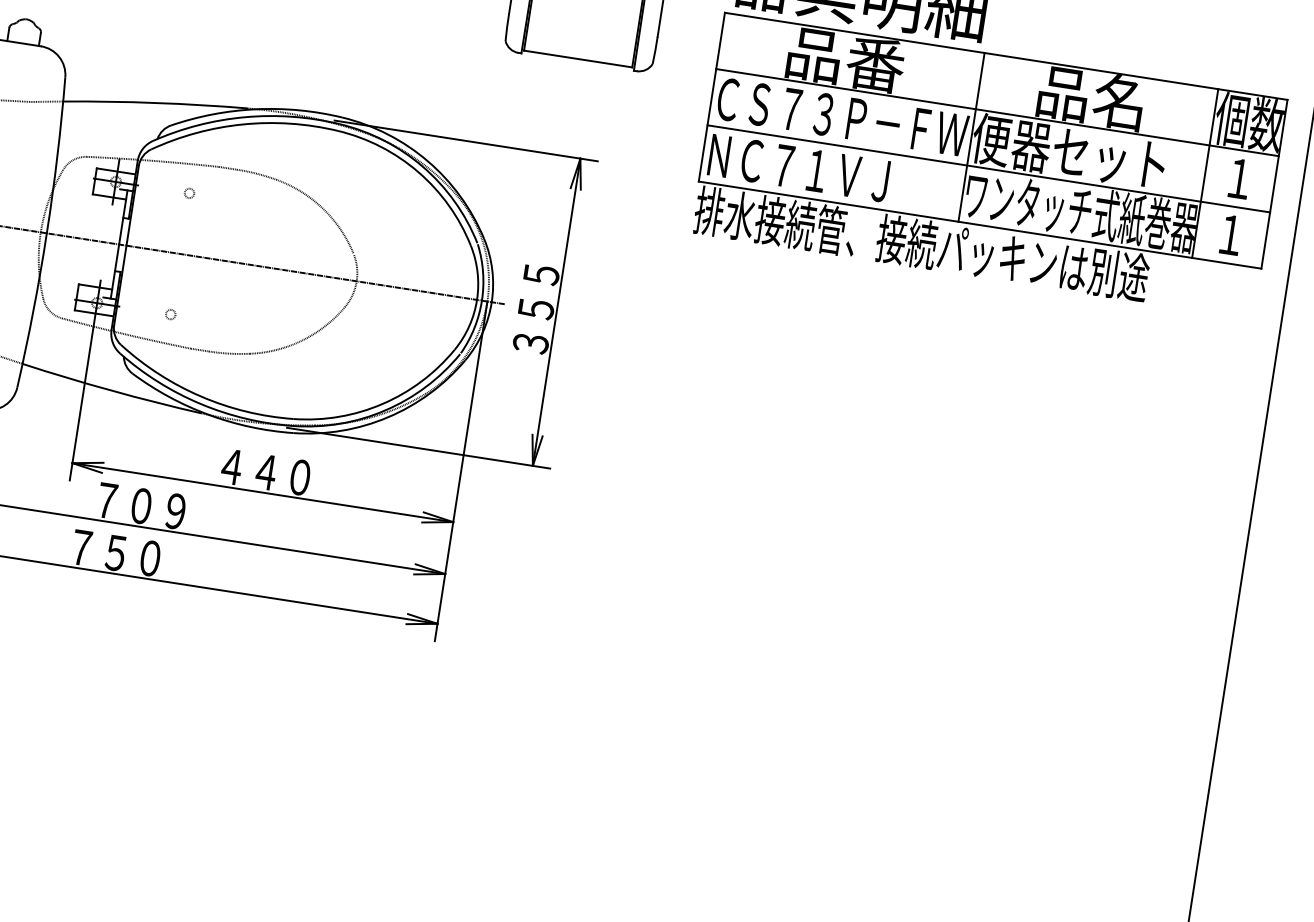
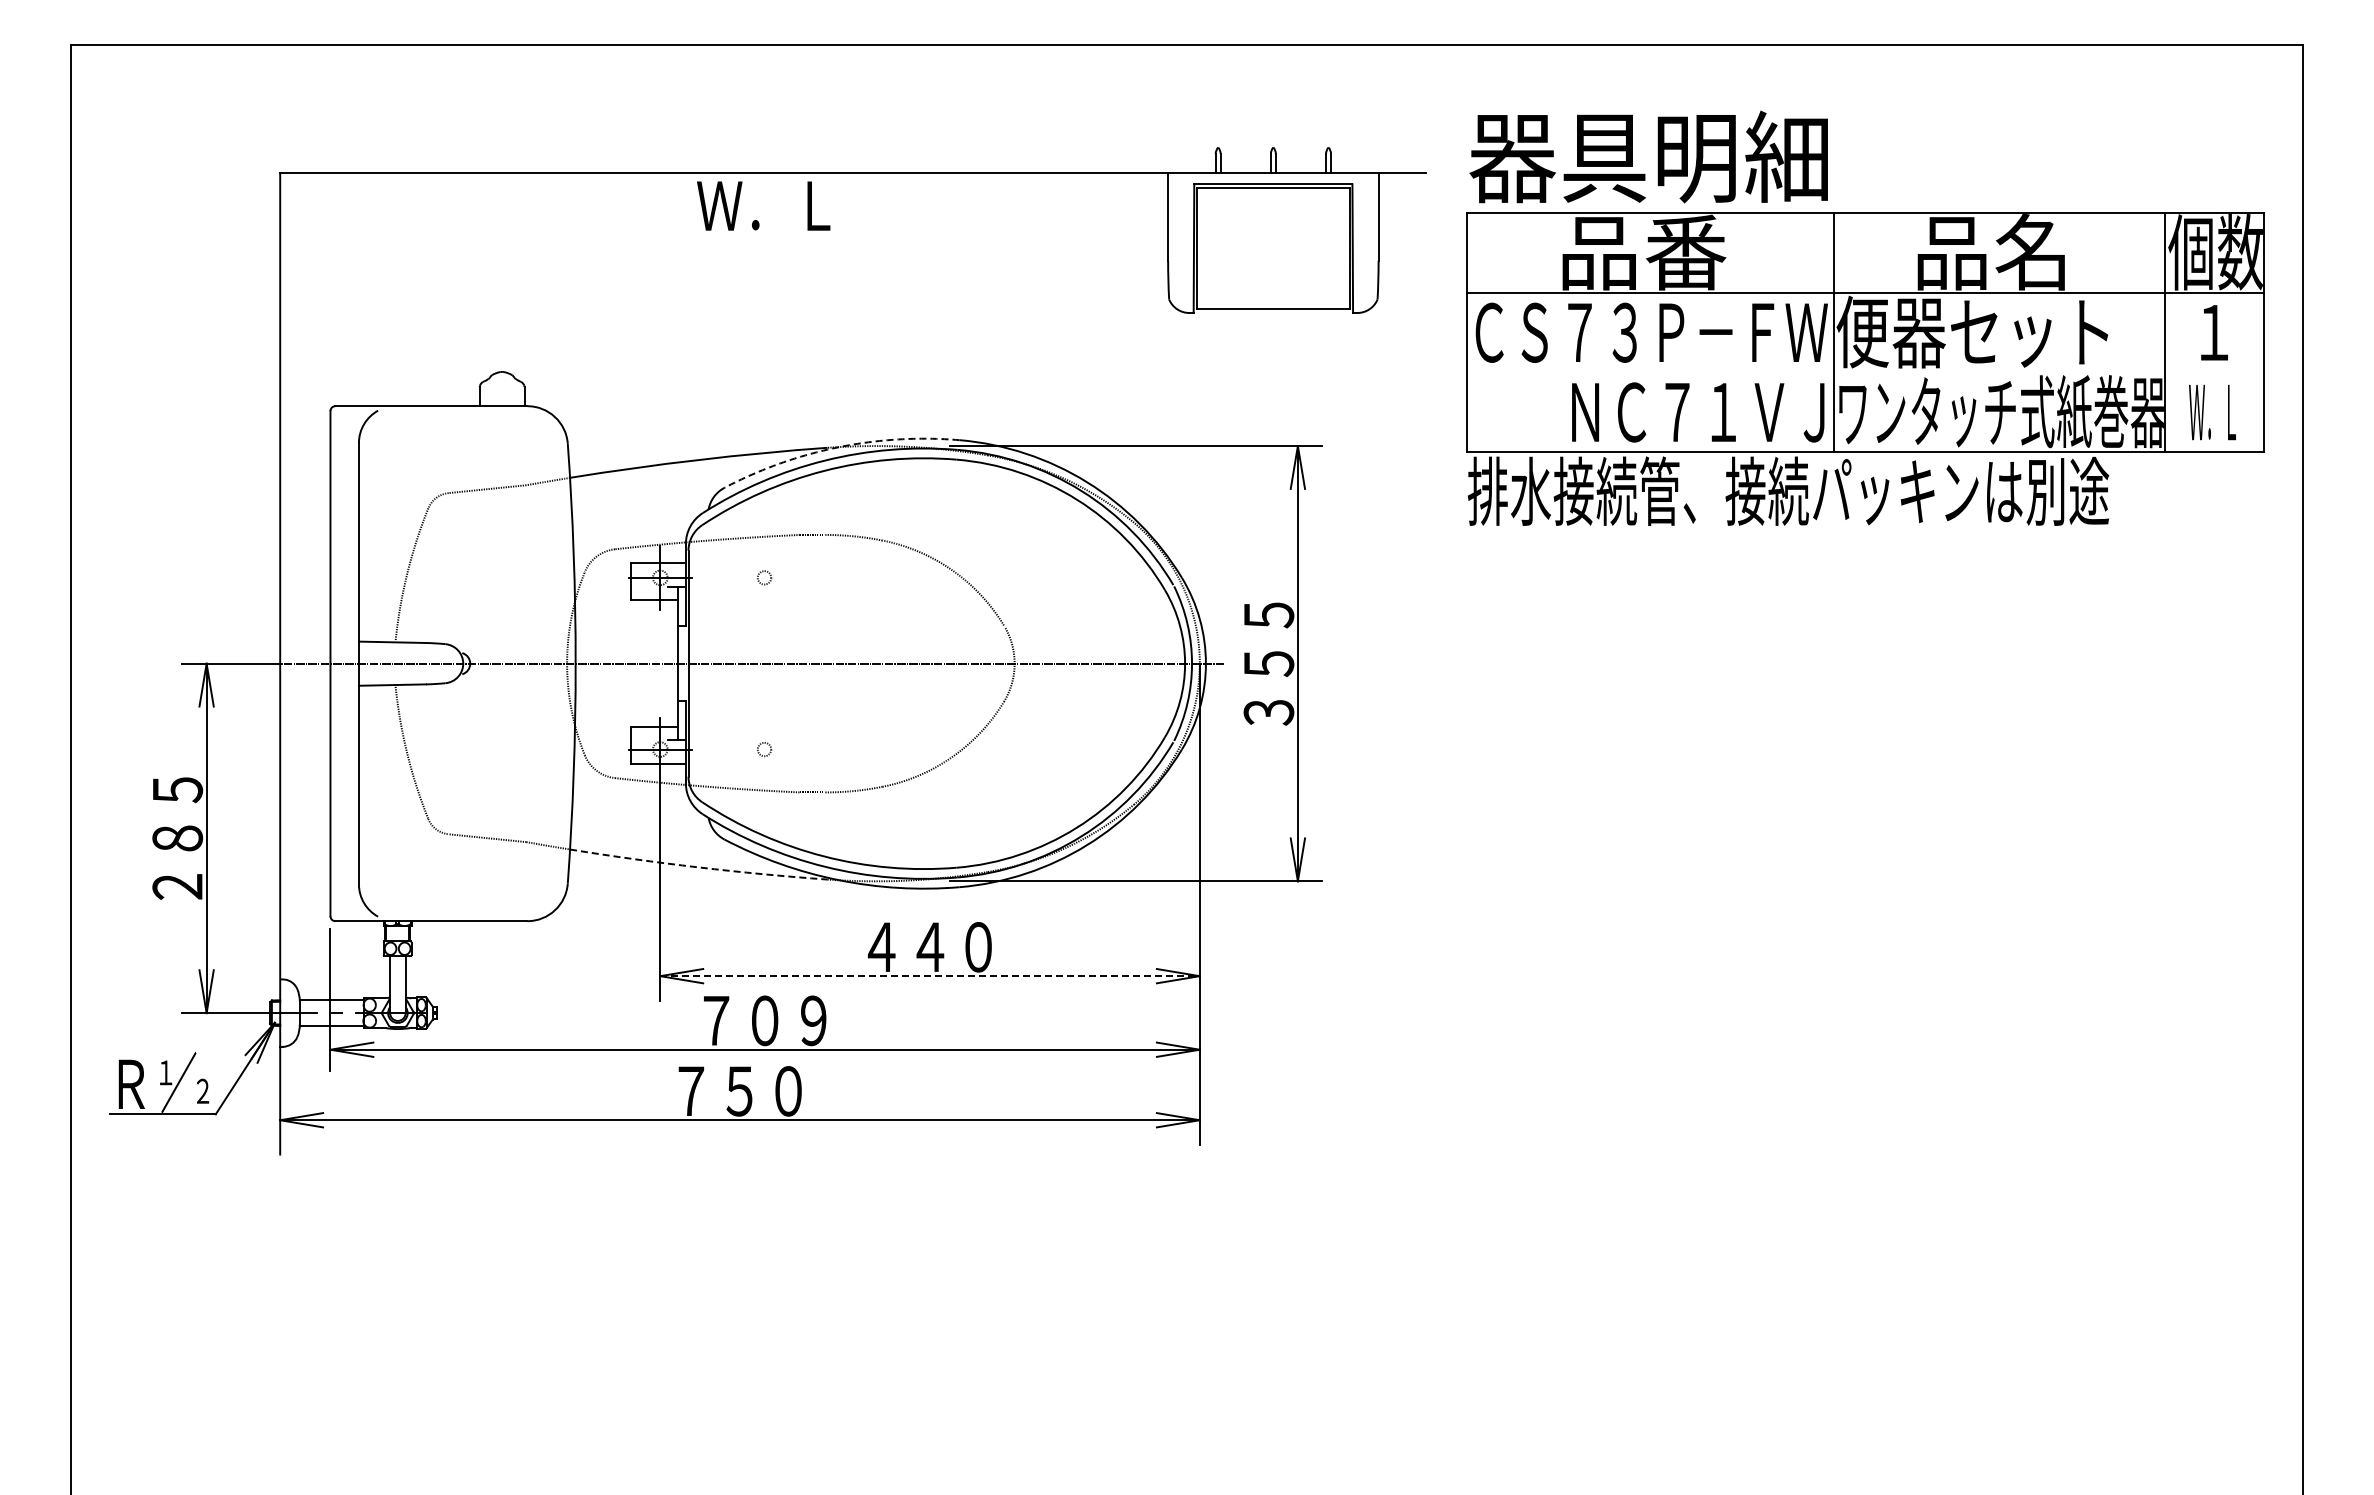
arc: (256, 109) -> (838, 447), solid -> dashed
text: (799, 168) -> (1698, 412), moved
line: (988, 168) -> (1864, 372), removed
text: (1229, 234) -> (2212, 412), １ -> Ｗ．Ｌ
arc: (111, 390) -> (698, 867), solid -> dashed
line: (263, 492) -> (930, 976), solid -> dashed

